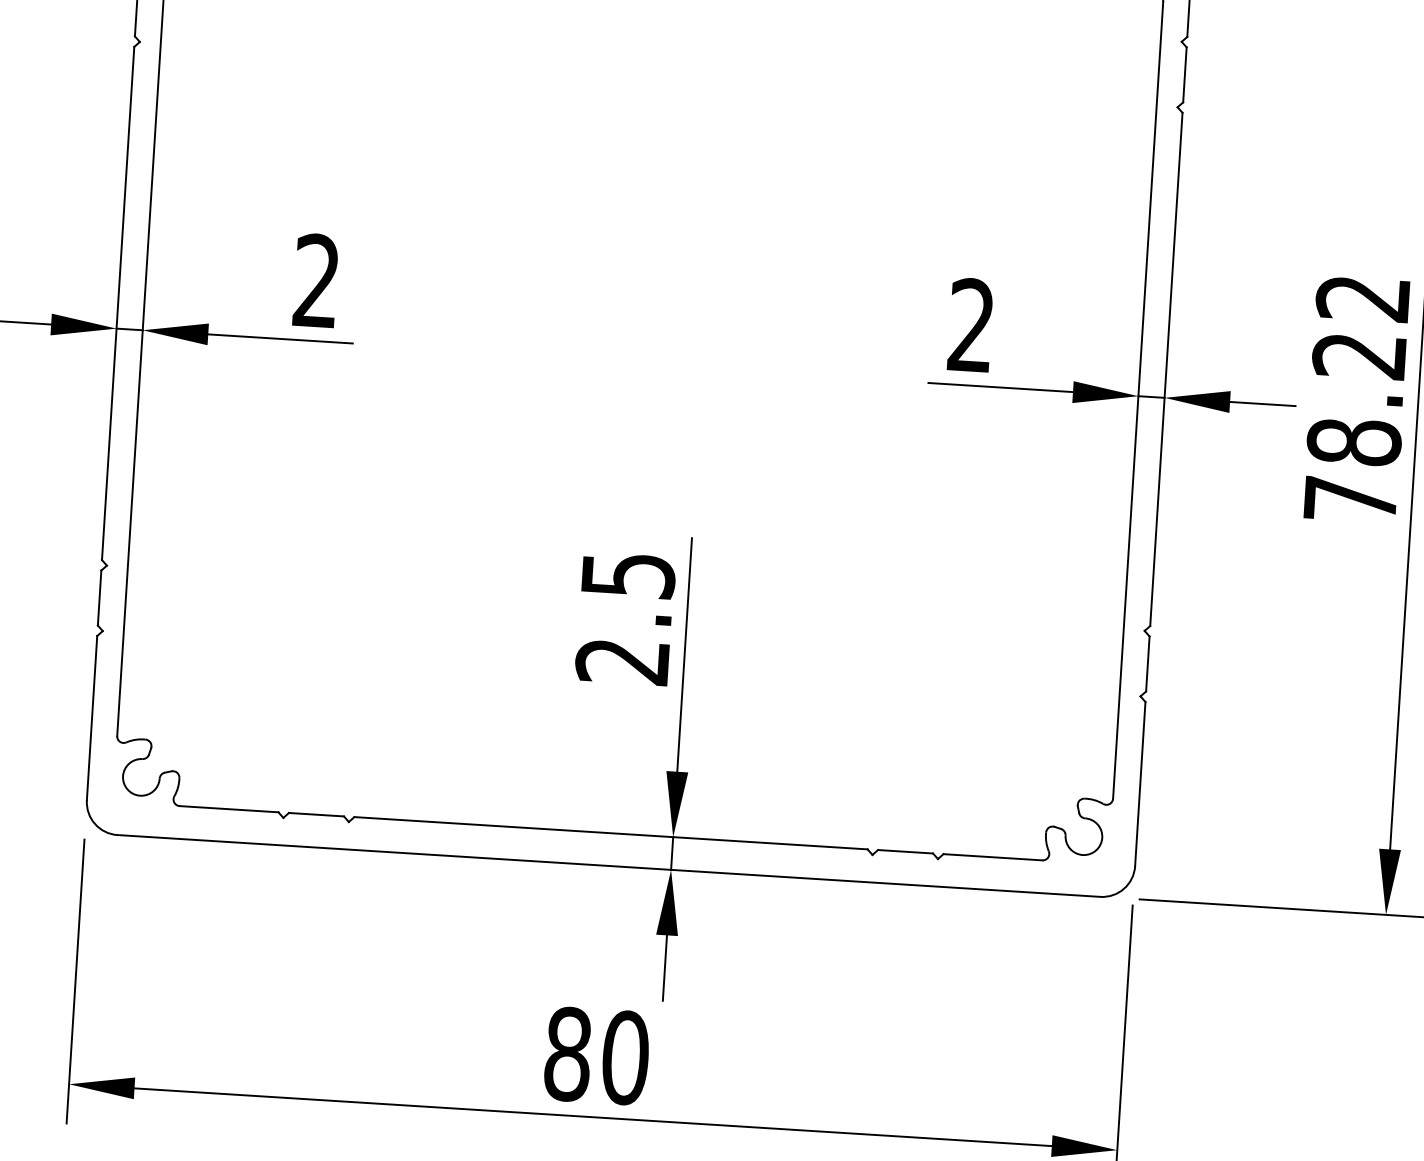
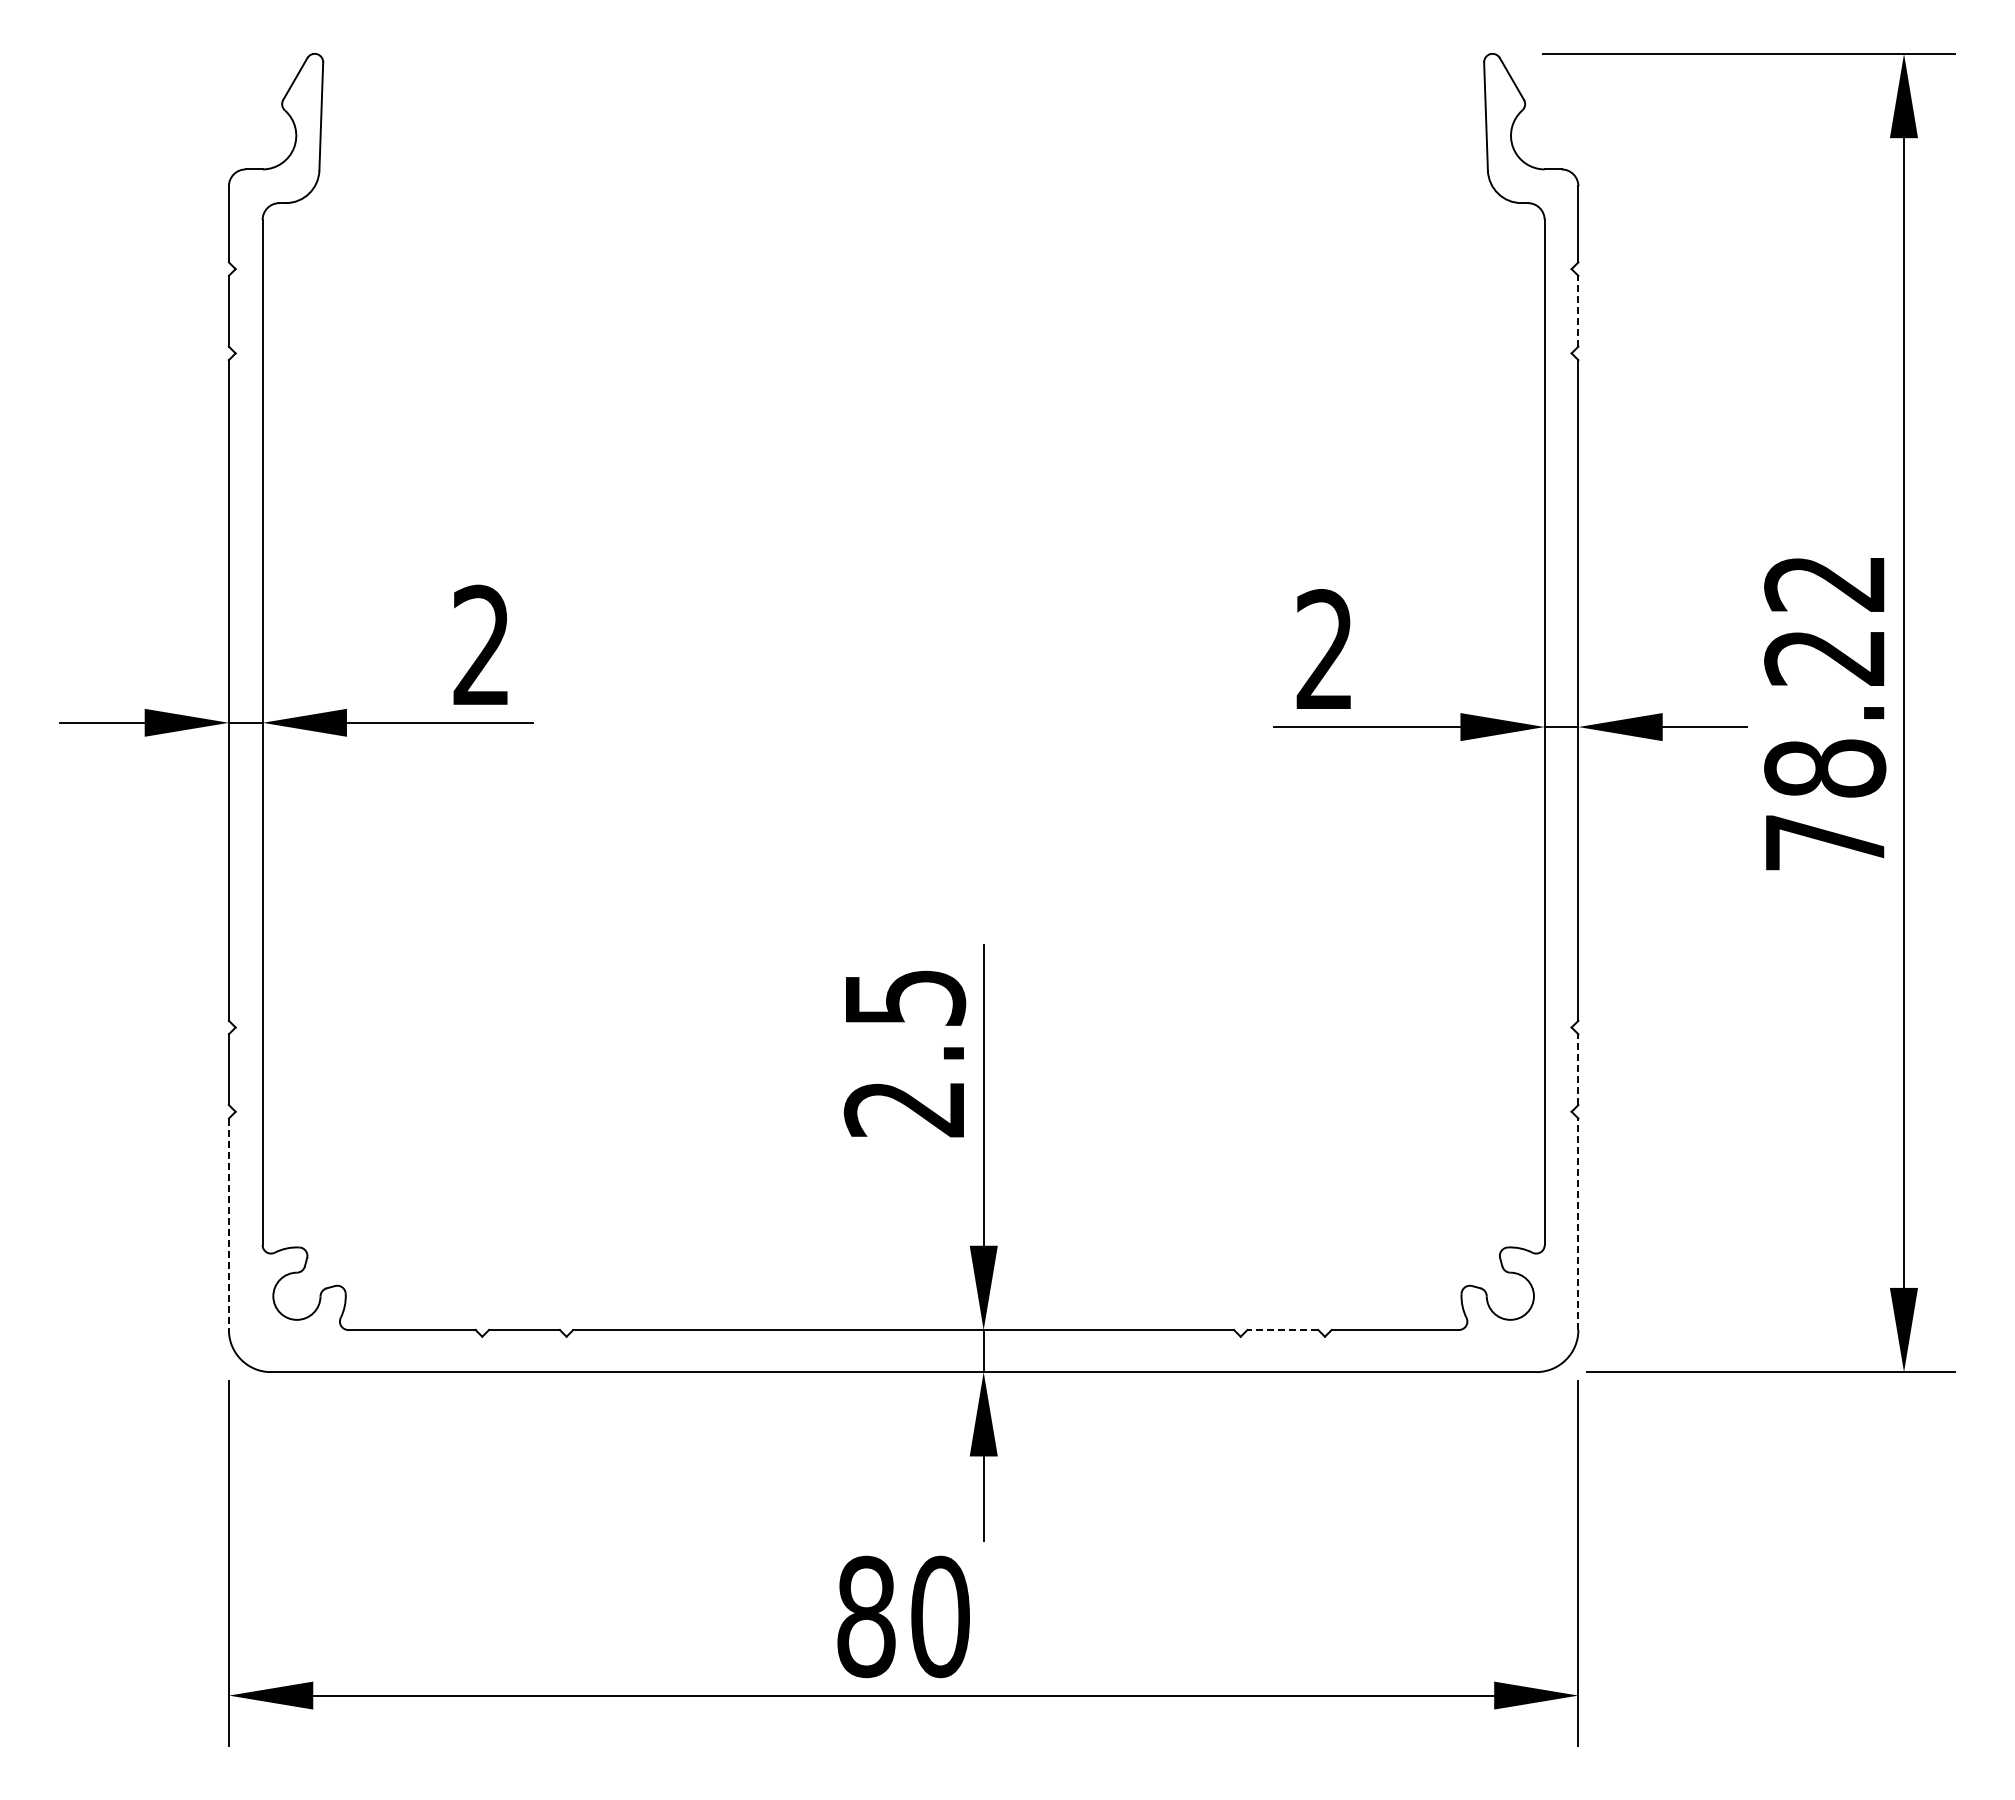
line: (1185, 74) -> (1578, 310), solid -> dashed
line: (1147, 663) -> (1578, 1069), solid -> dashed
line: (91, 718) -> (228, 1224), solid -> dashed
line: (1140, 784) -> (1578, 1224), solid -> dashed
line: (905, 852) -> (1282, 1330), solid -> dashed

